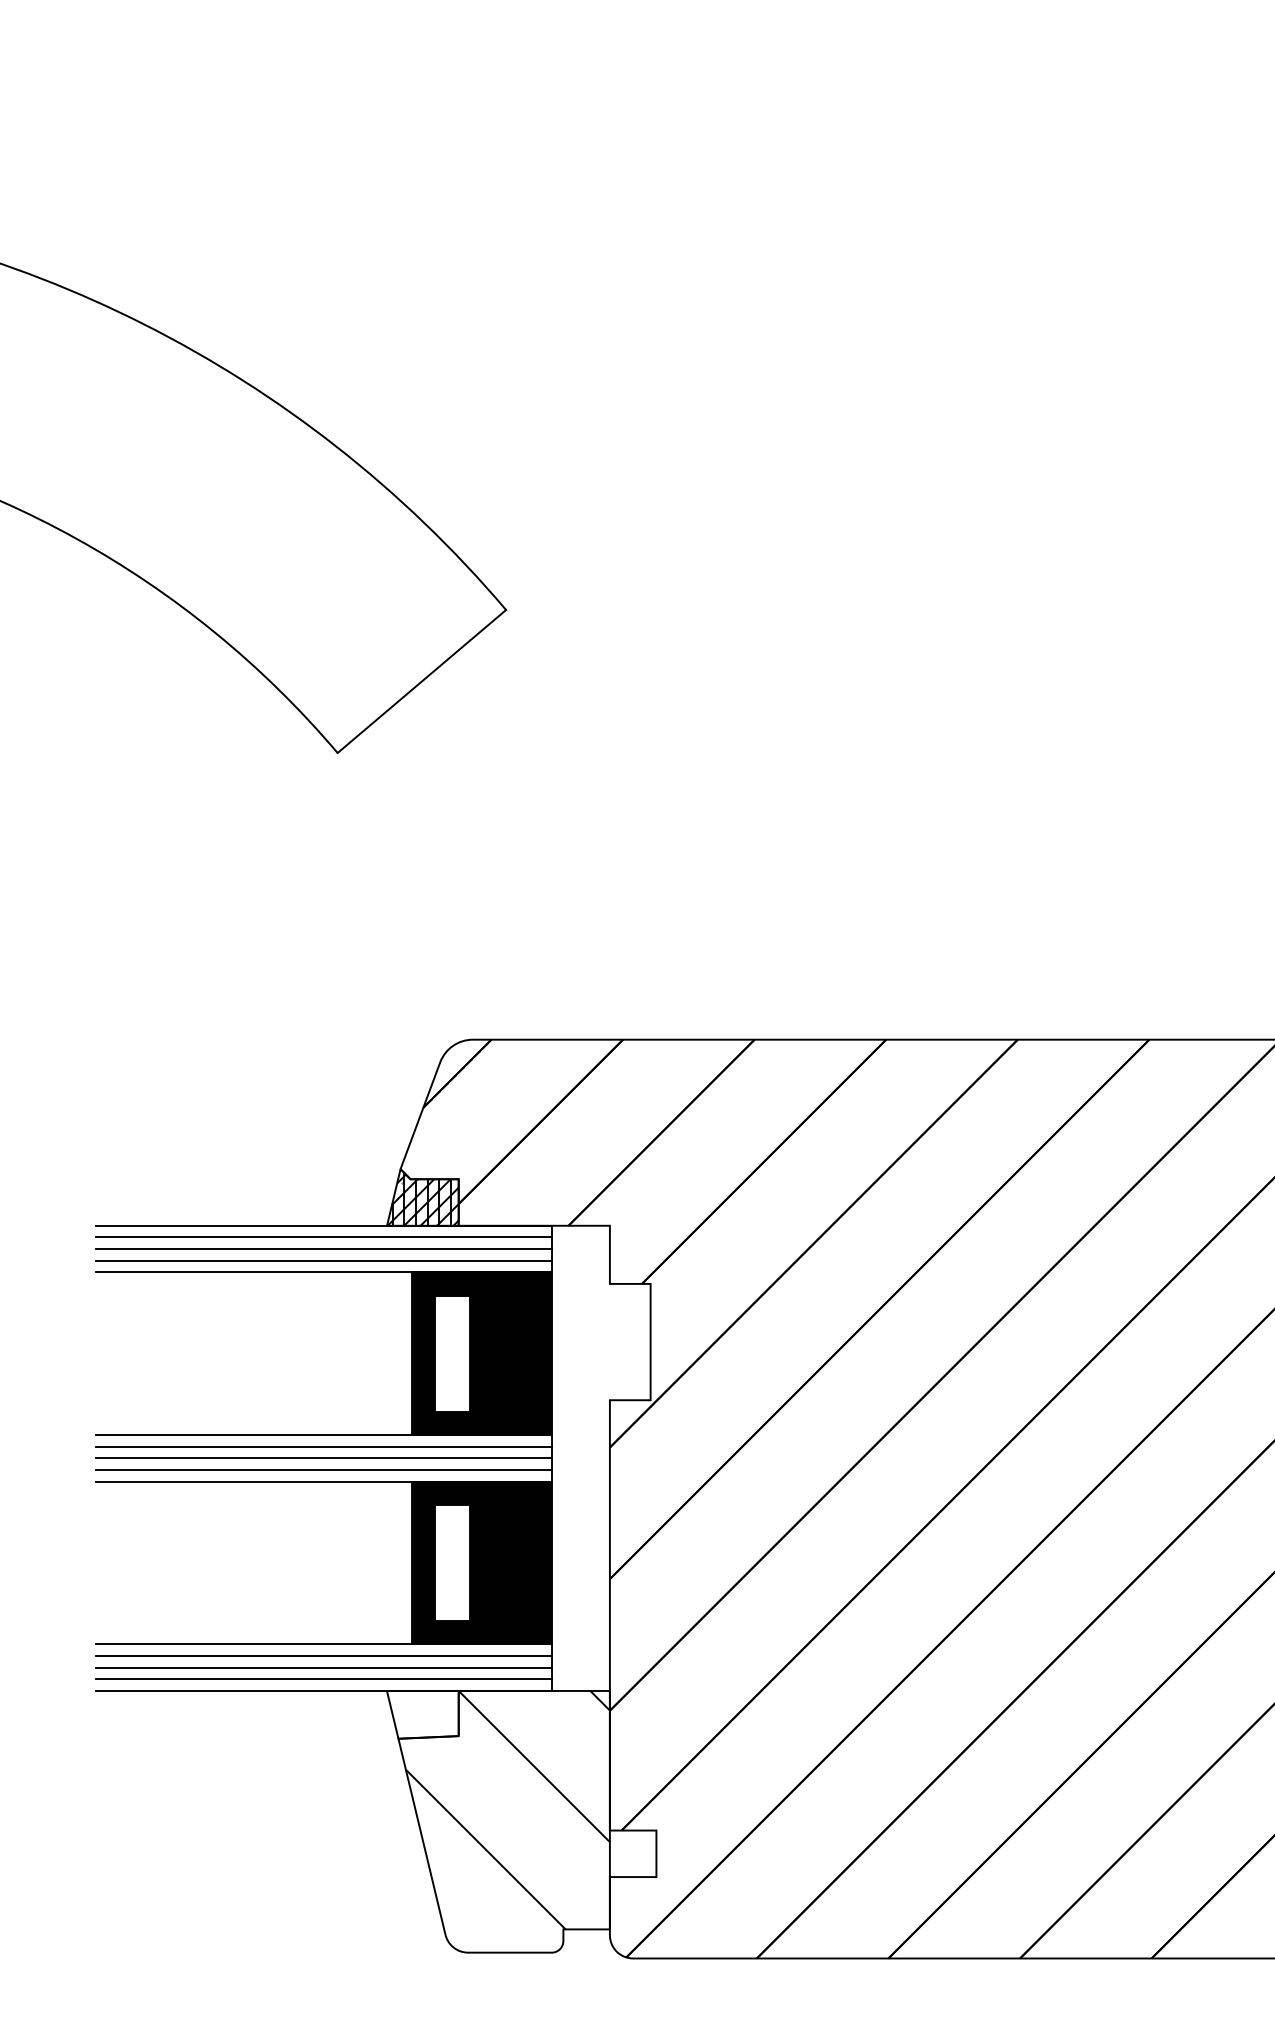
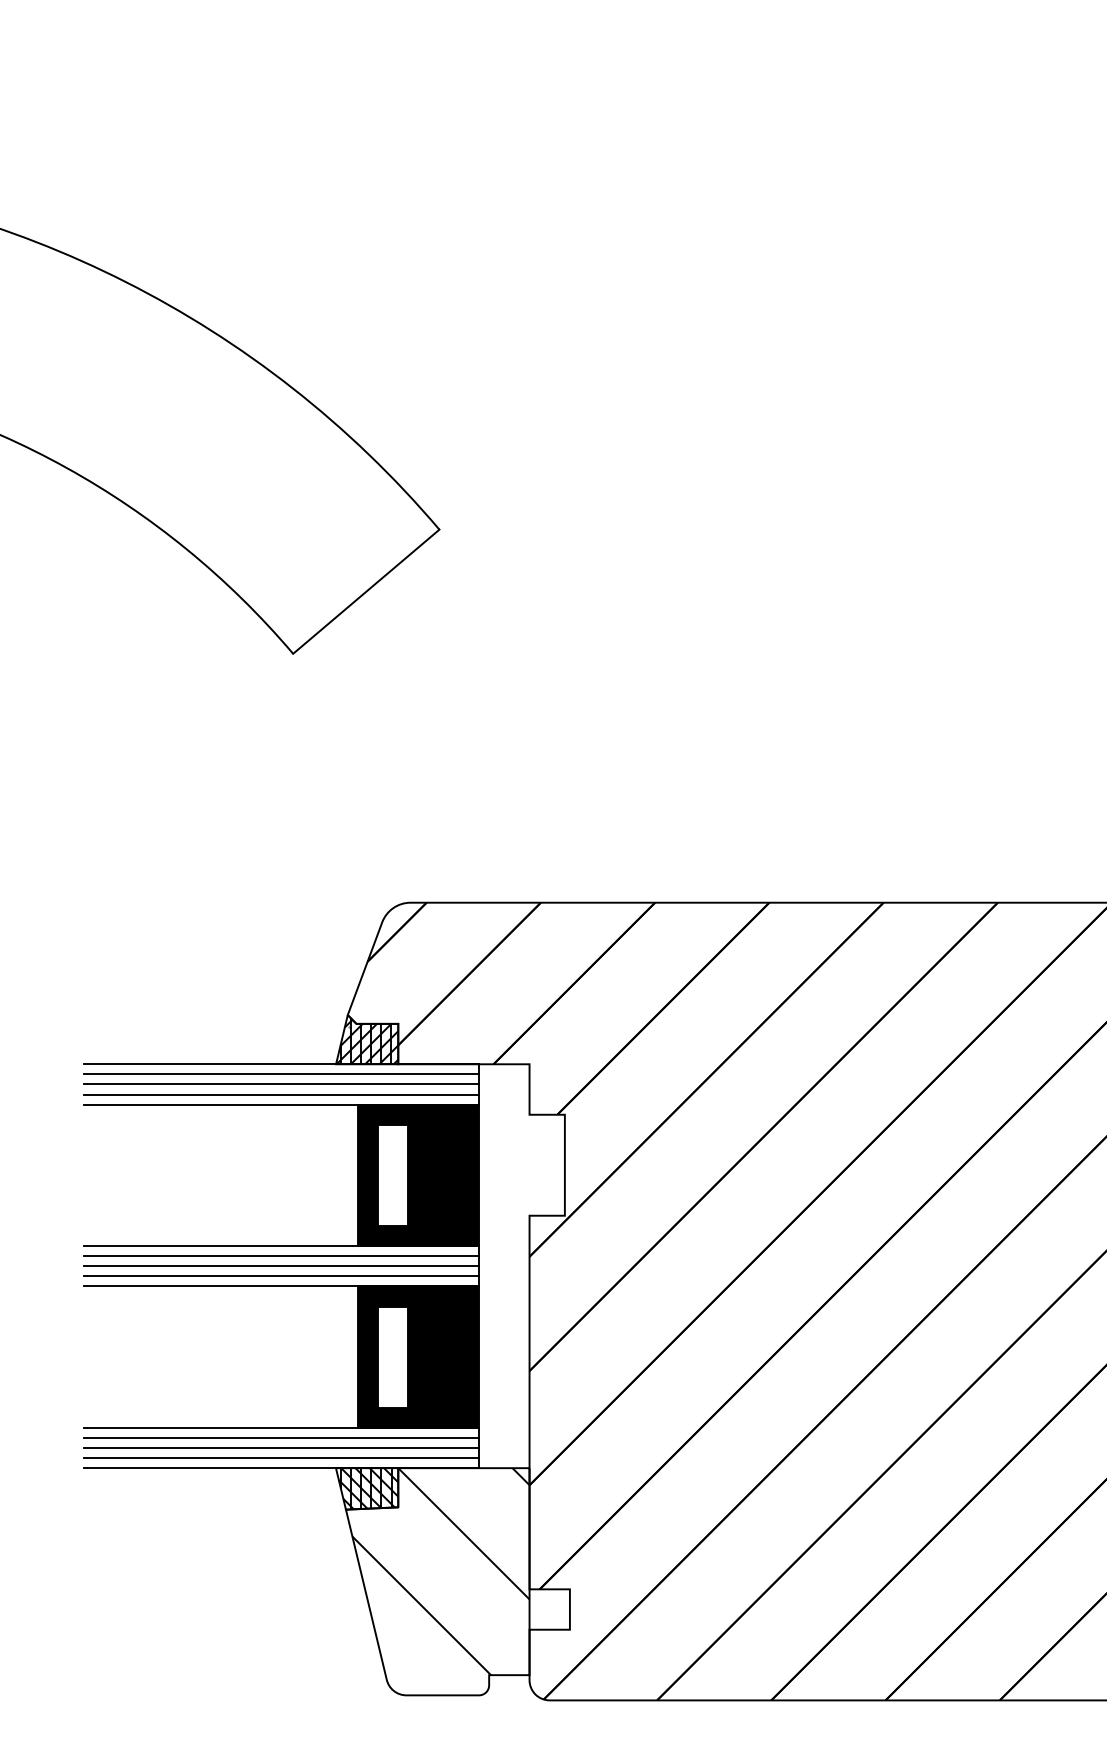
hatch: (424, 1714) -> (368, 1488), added

